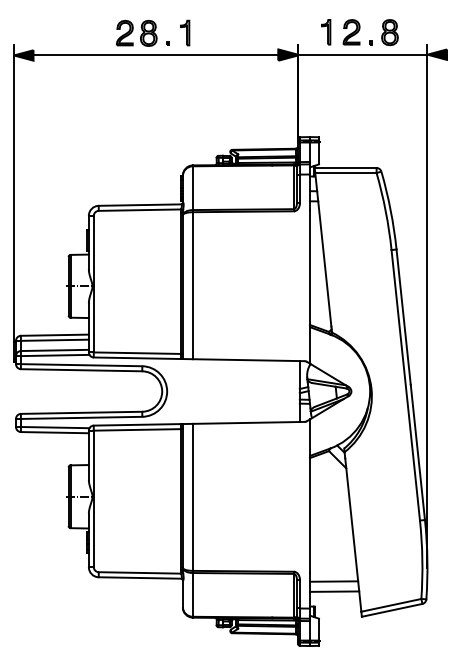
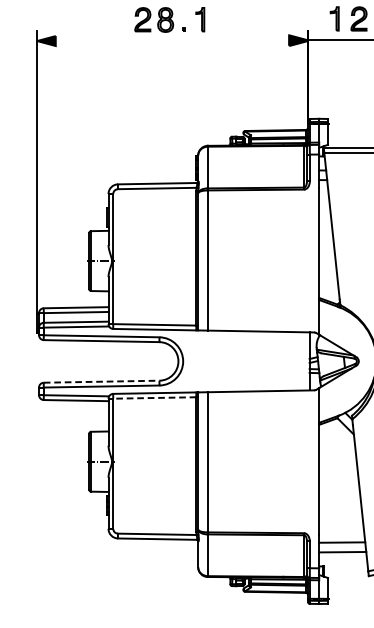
line: (155, 55) -> (172, 41), removed
line: (81, 412) -> (101, 381), solid -> dashed
line: (137, 429) -> (154, 397), solid -> dashed

